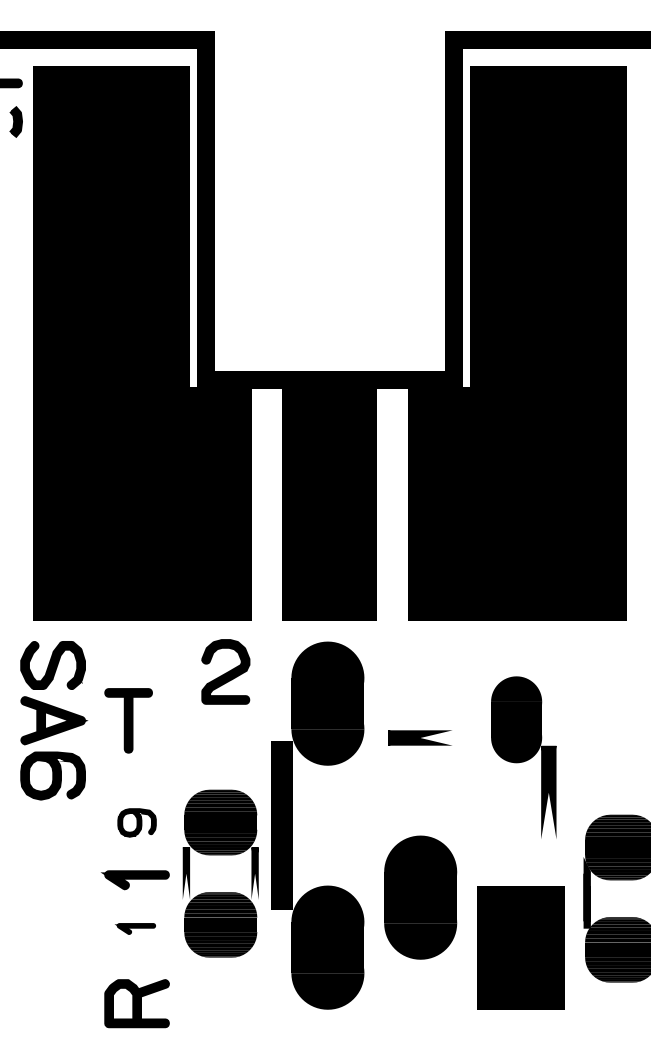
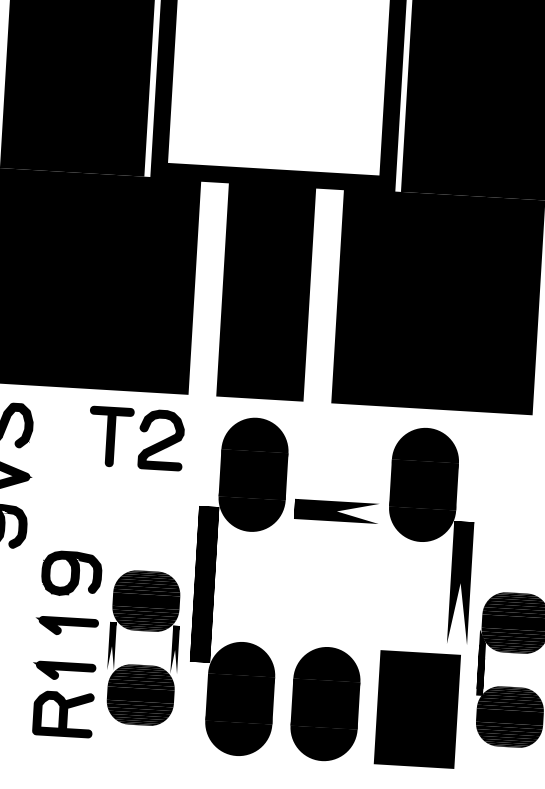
part: (128, 720) -> (110, 436), moved
part: (419, 737) -> (335, 510), size x1.43
part: (523, 757) -> (430, 534), size x1.43
part: (136, 822) -> (71, 573), size x1.67
part: (220, 855) -> (144, 631), moved
part: (420, 897) -> (325, 703), moved
part: (135, 928) -> (64, 670), size x1.67
part: (136, 1003) -> (62, 714), moved

